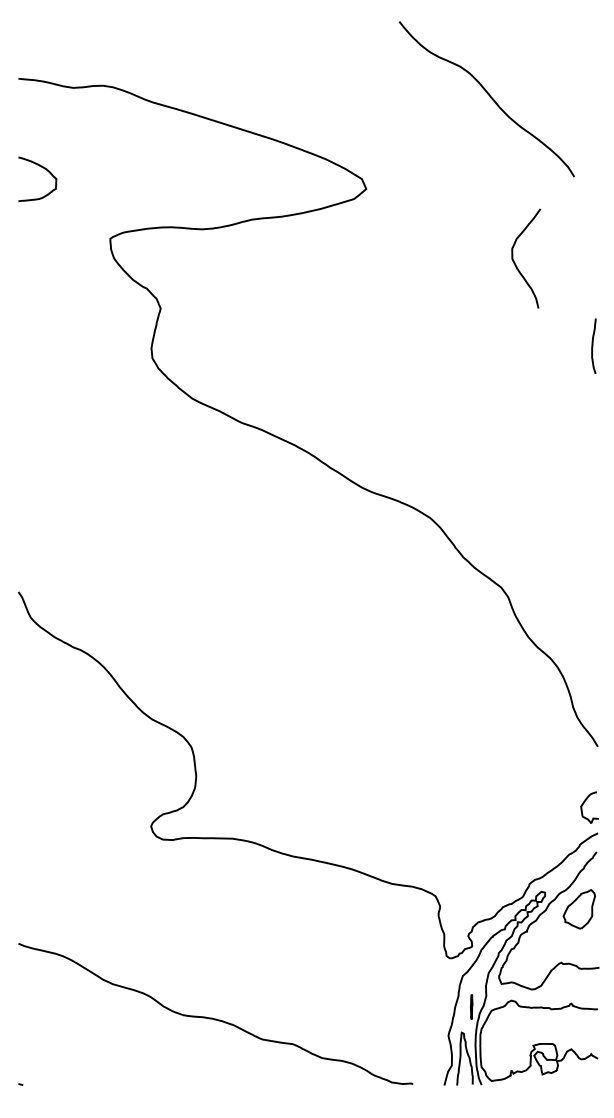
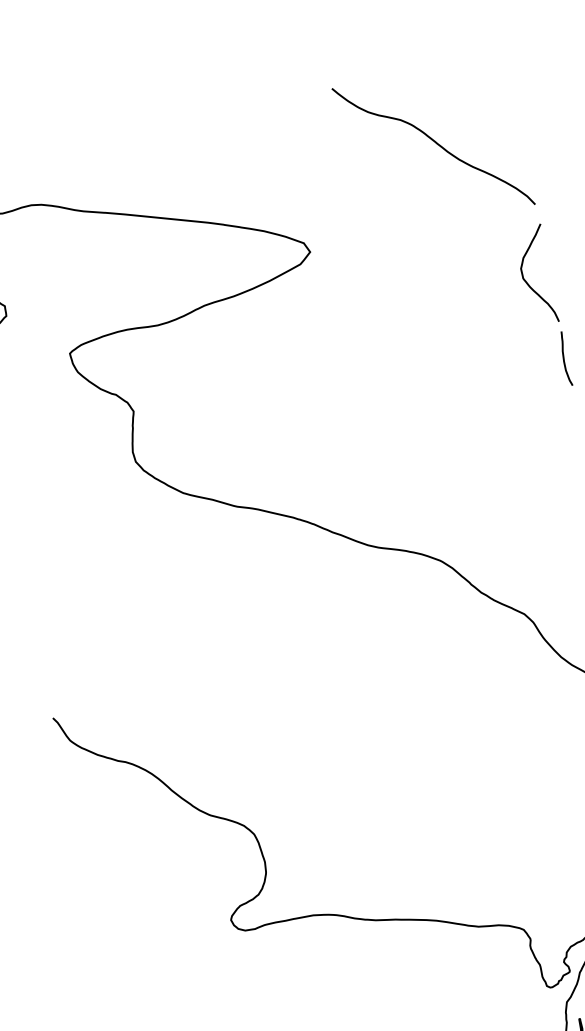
curve: (490, 98) -> (437, 145), moved
curve: (516, 264) -> (528, 283), moved

